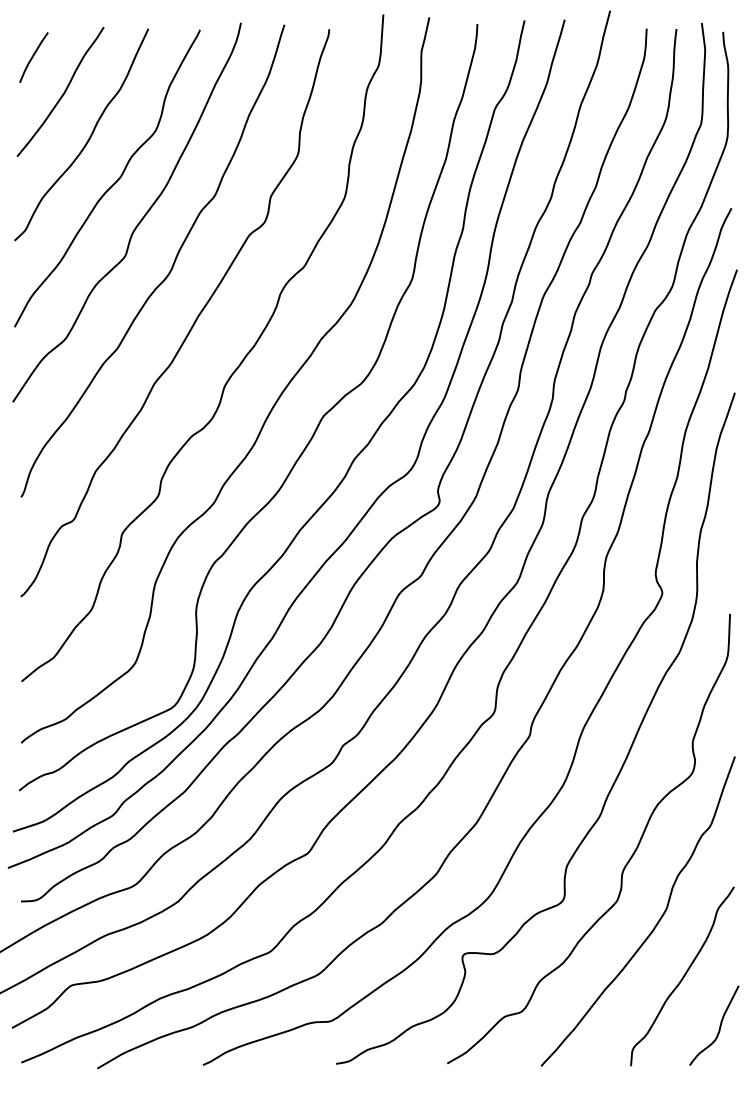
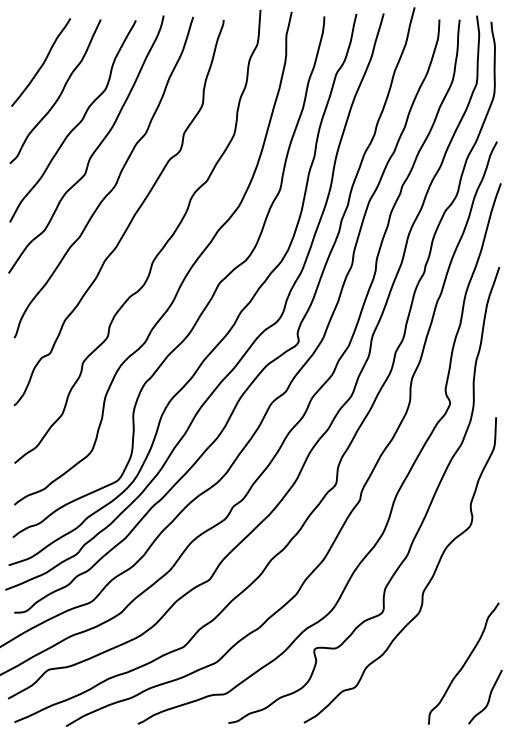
line: (33, 58) -> (22, 39), removed
curve: (657, 921) -> (446, 626), removed

